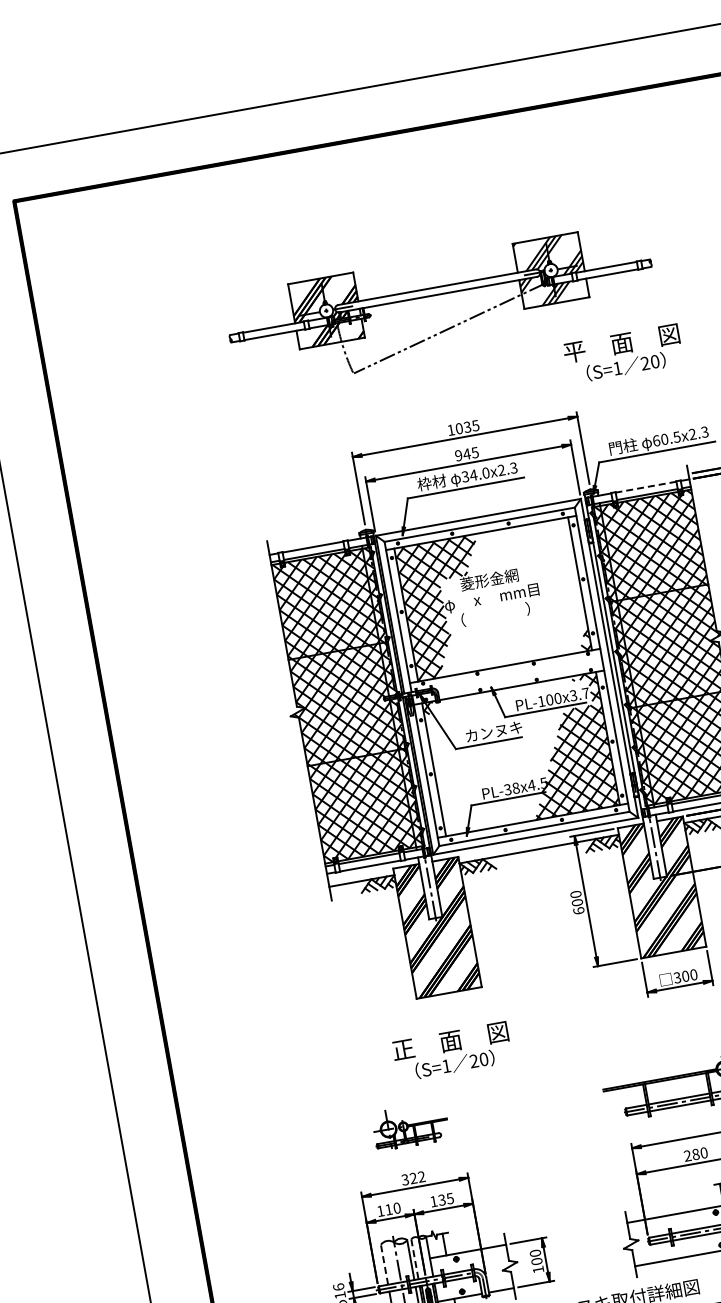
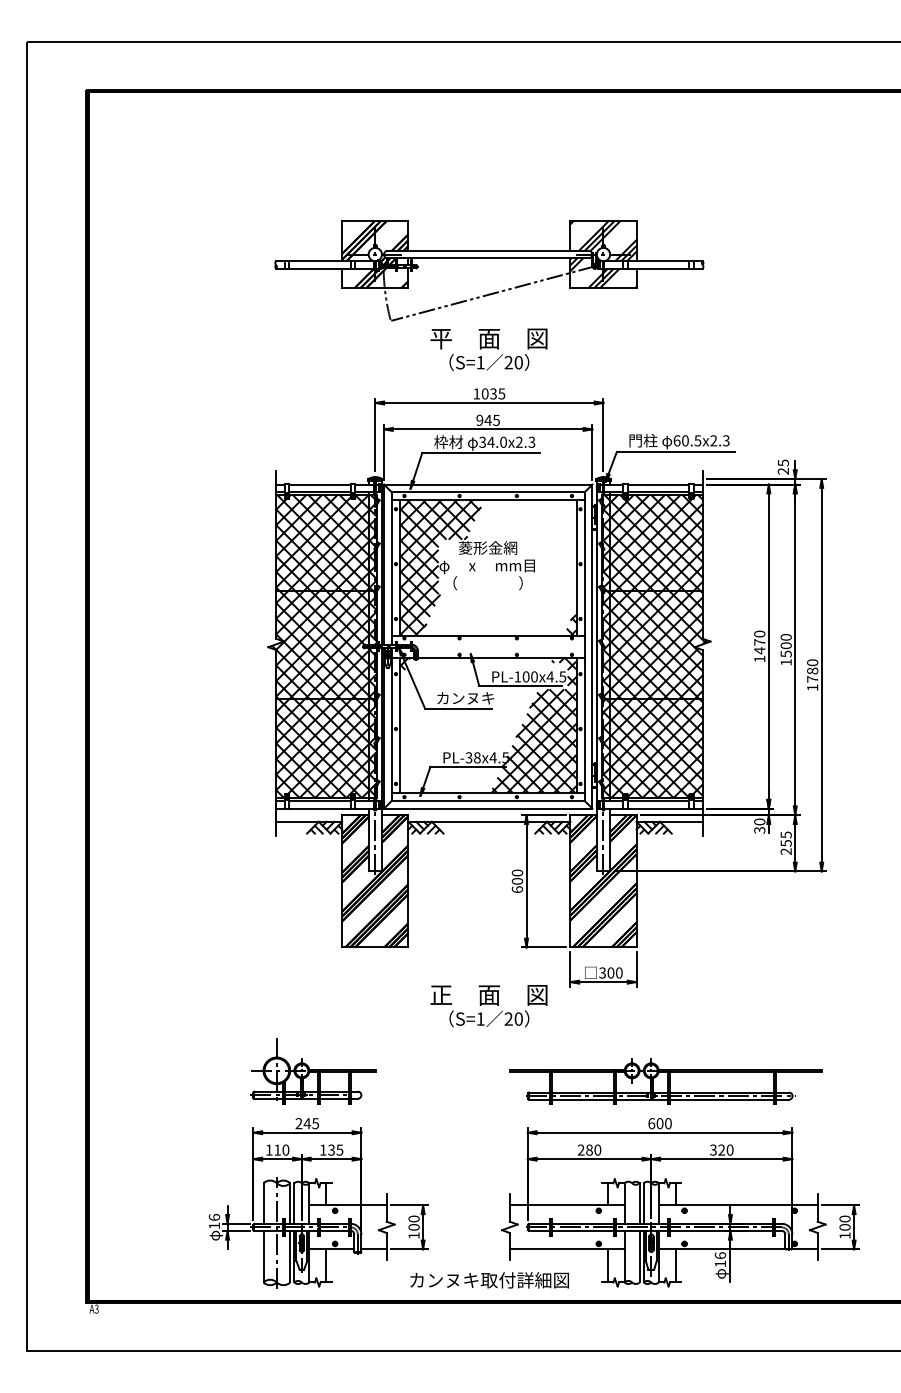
text: (623, 354) -> (488, 349), moved
line: (645, 487) -> (658, 484), dashed -> solid
text: (579, 694) -> (556, 676), PL-100x3.7 -> PL-100x4.5
text: (451, 1052) -> (488, 1006), moved
part: (410, 1125) -> (313, 1071), size x1.67
text: (413, 1178) -> (307, 1123), 322 -> 245
line: (415, 1260) -> (294, 1204), dashed -> solid
line: (384, 1264) -> (263, 1203), dashed -> solid

